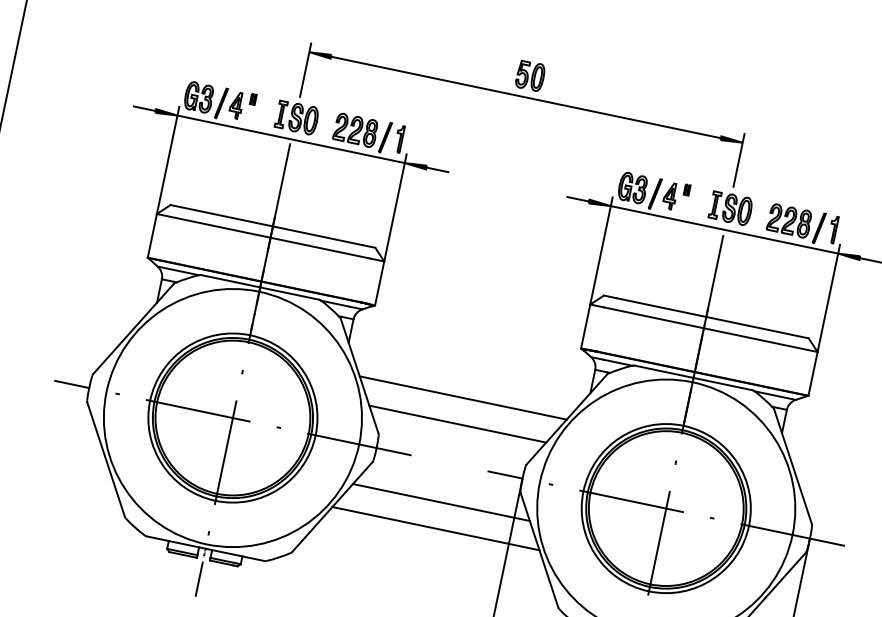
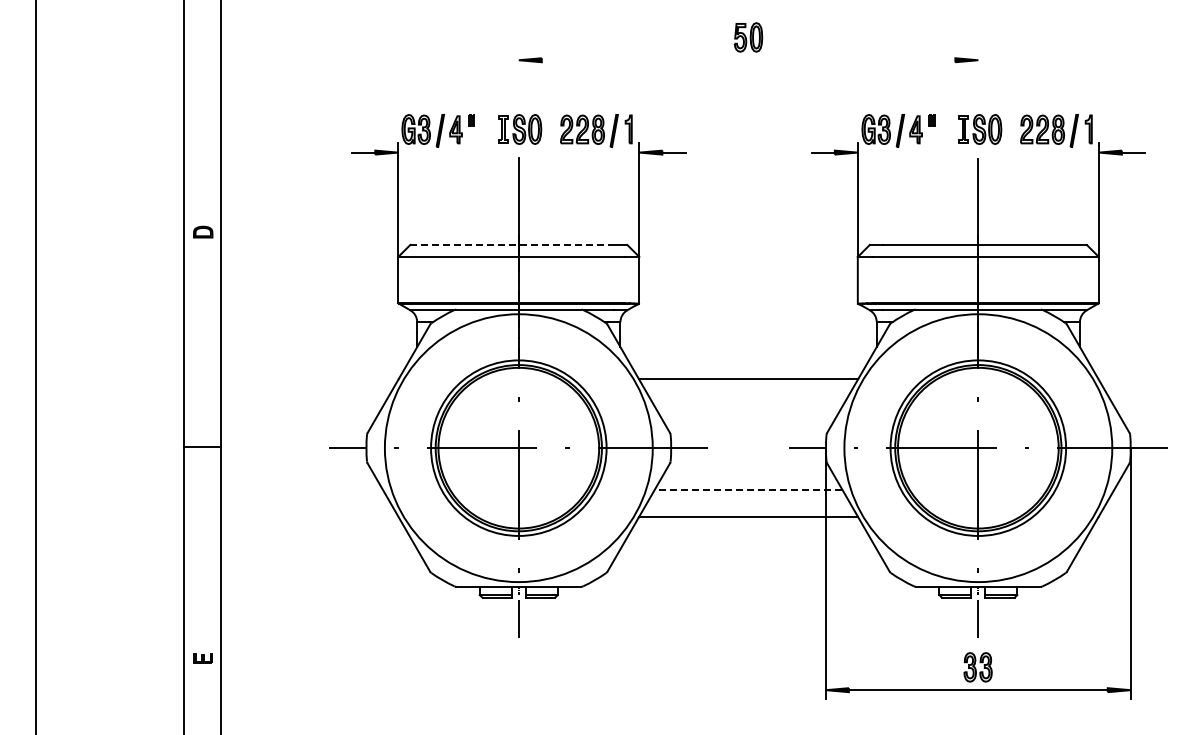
line: (305, 70) -> (518, 79), removed
line: (525, 97) -> (748, 60), removed
line: (290, 139) -> (518, 152), removed
line: (739, 159) -> (978, 78), removed
line: (267, 224) -> (512, 244), solid -> dashed
line: (723, 229) -> (977, 152), removed
line: (457, 423) -> (748, 406), removed
line: (441, 502) -> (748, 489), solid -> dashed

